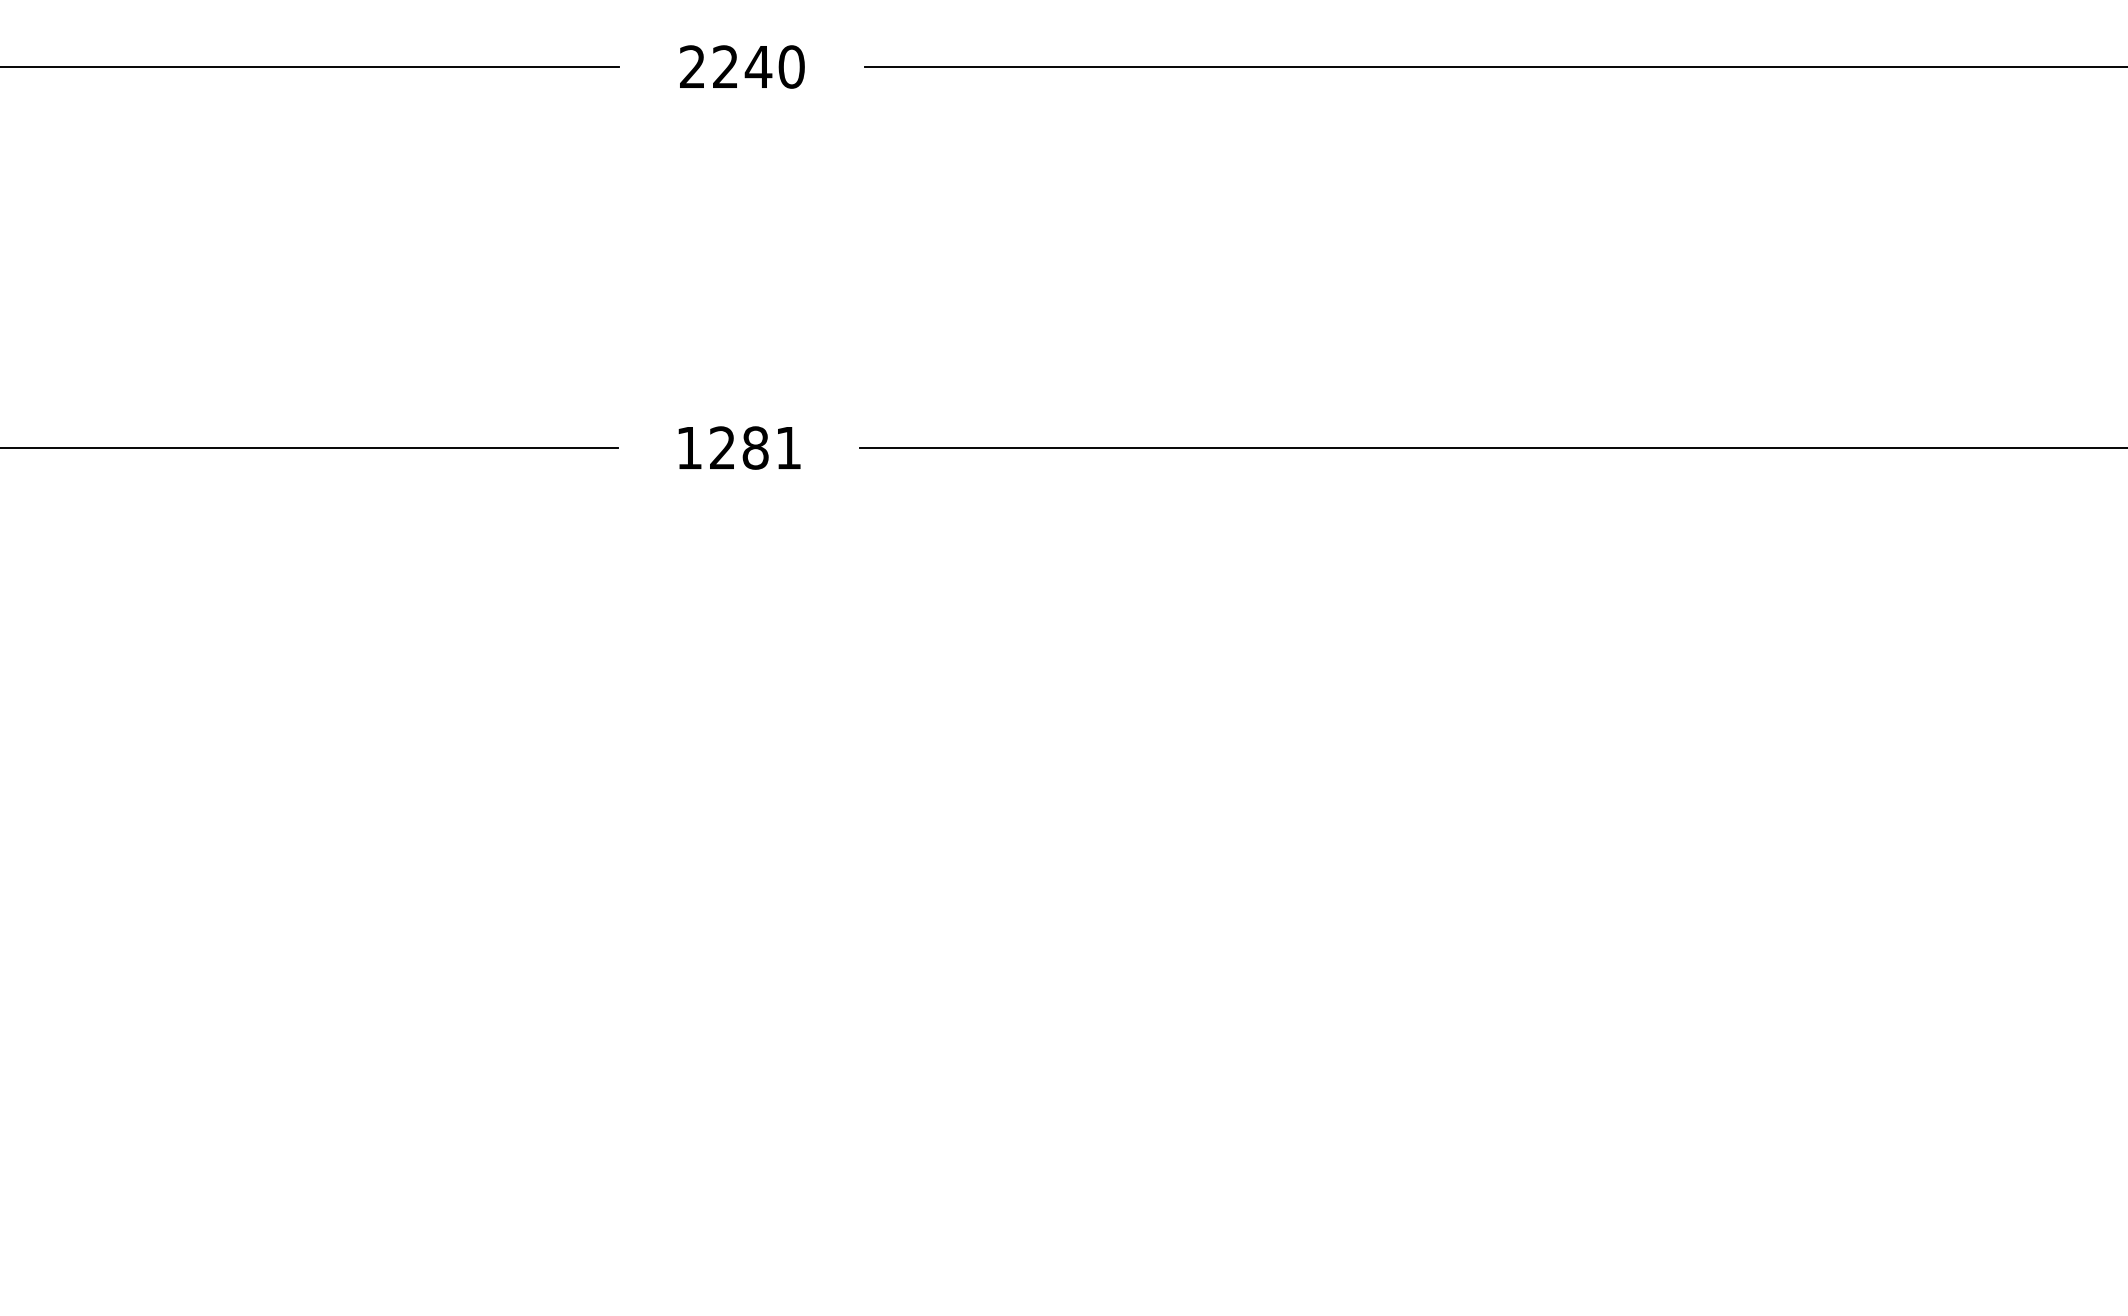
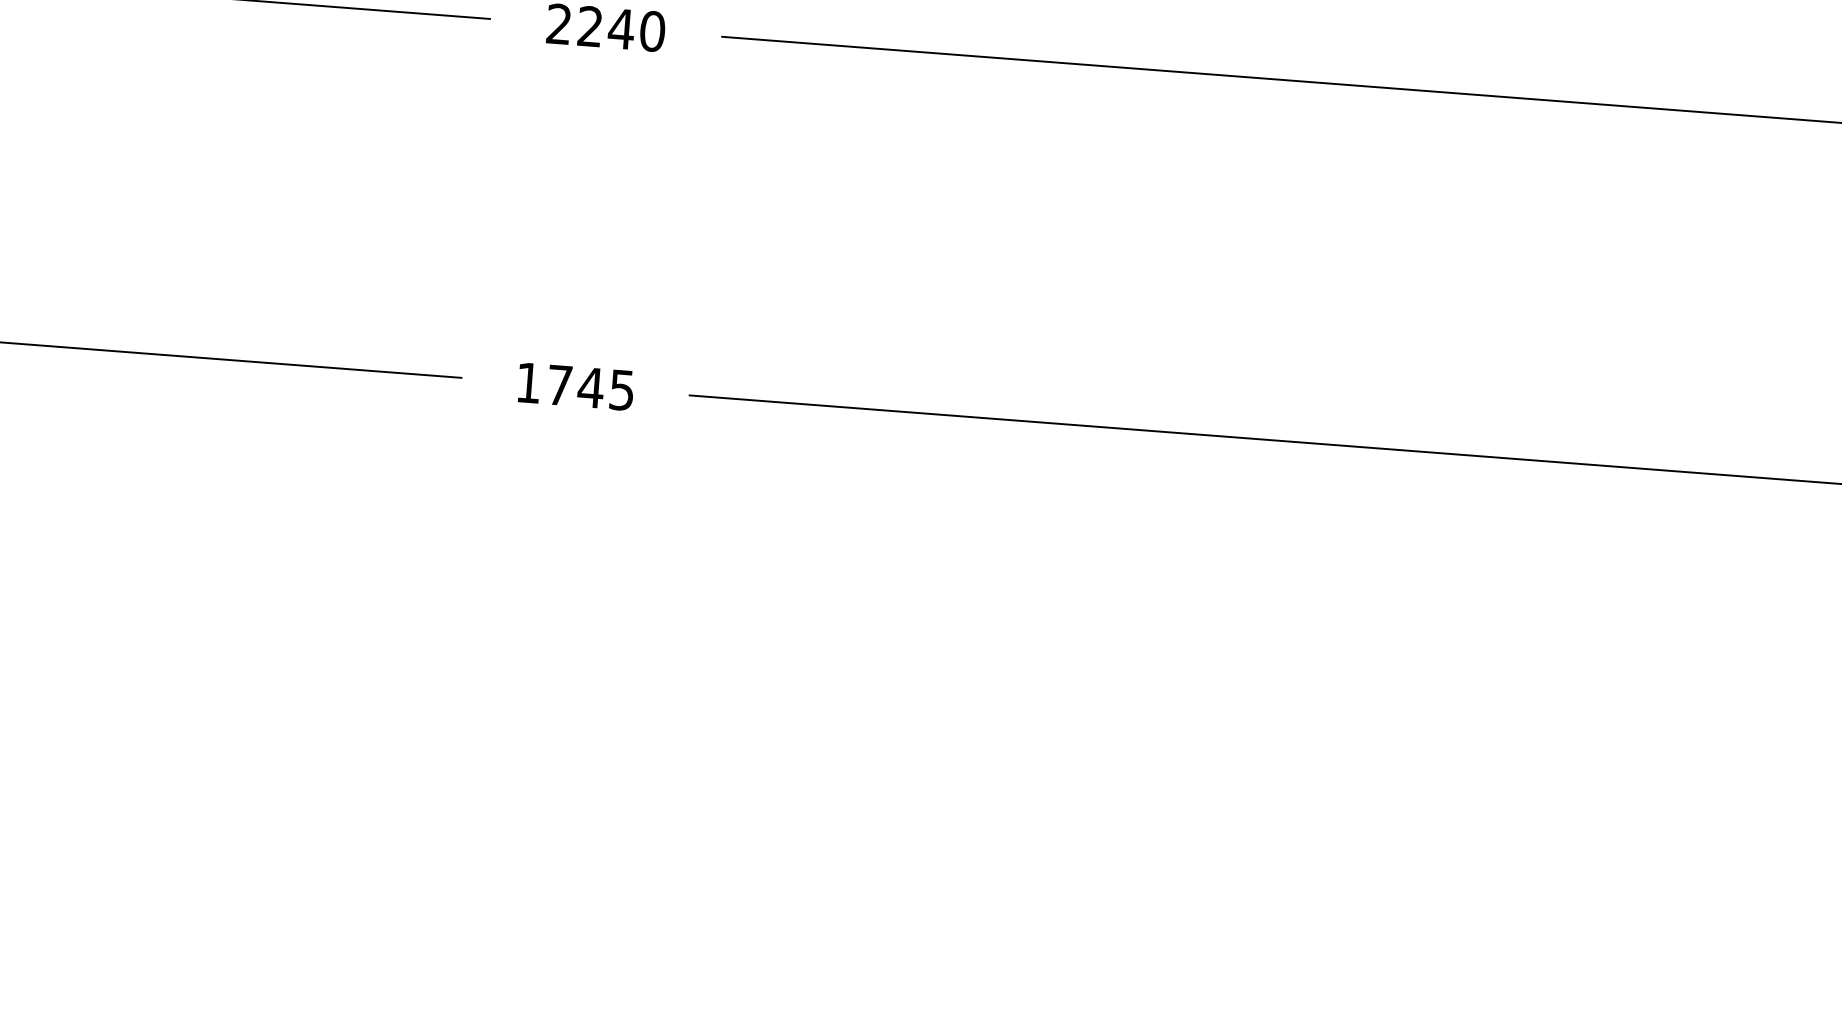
text: (755, 447) -> (590, 387), 1281 -> 1745

